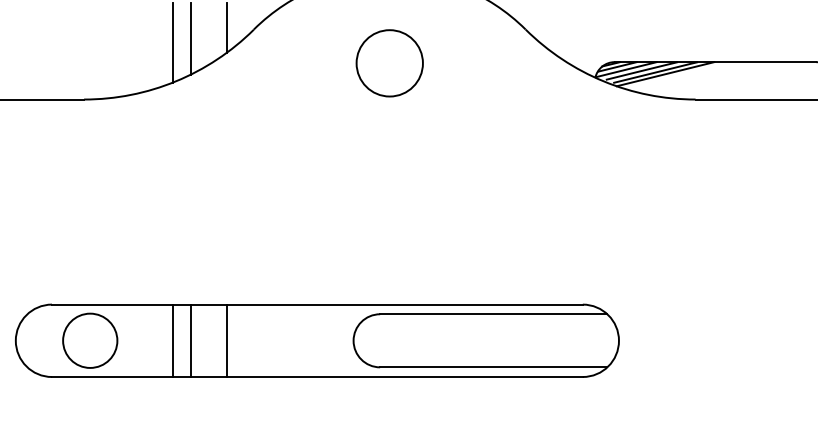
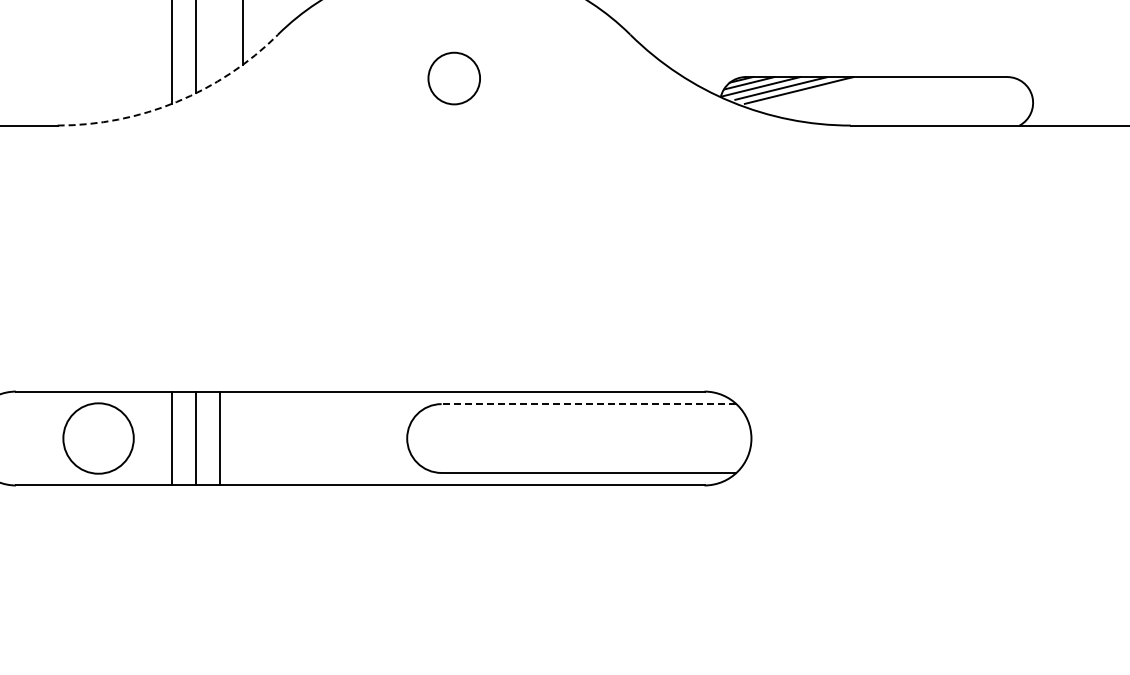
circle: (390, 63) -> (454, 78), size x0.6
line: (665, 74) -> (811, 92), removed
arc: (175, 81) -> (176, 102), solid -> dashed
line: (493, 314) -> (588, 404), solid -> dashed
circle: (90, 340) -> (98, 438), moved
line: (226, 340) -> (219, 438), moved

